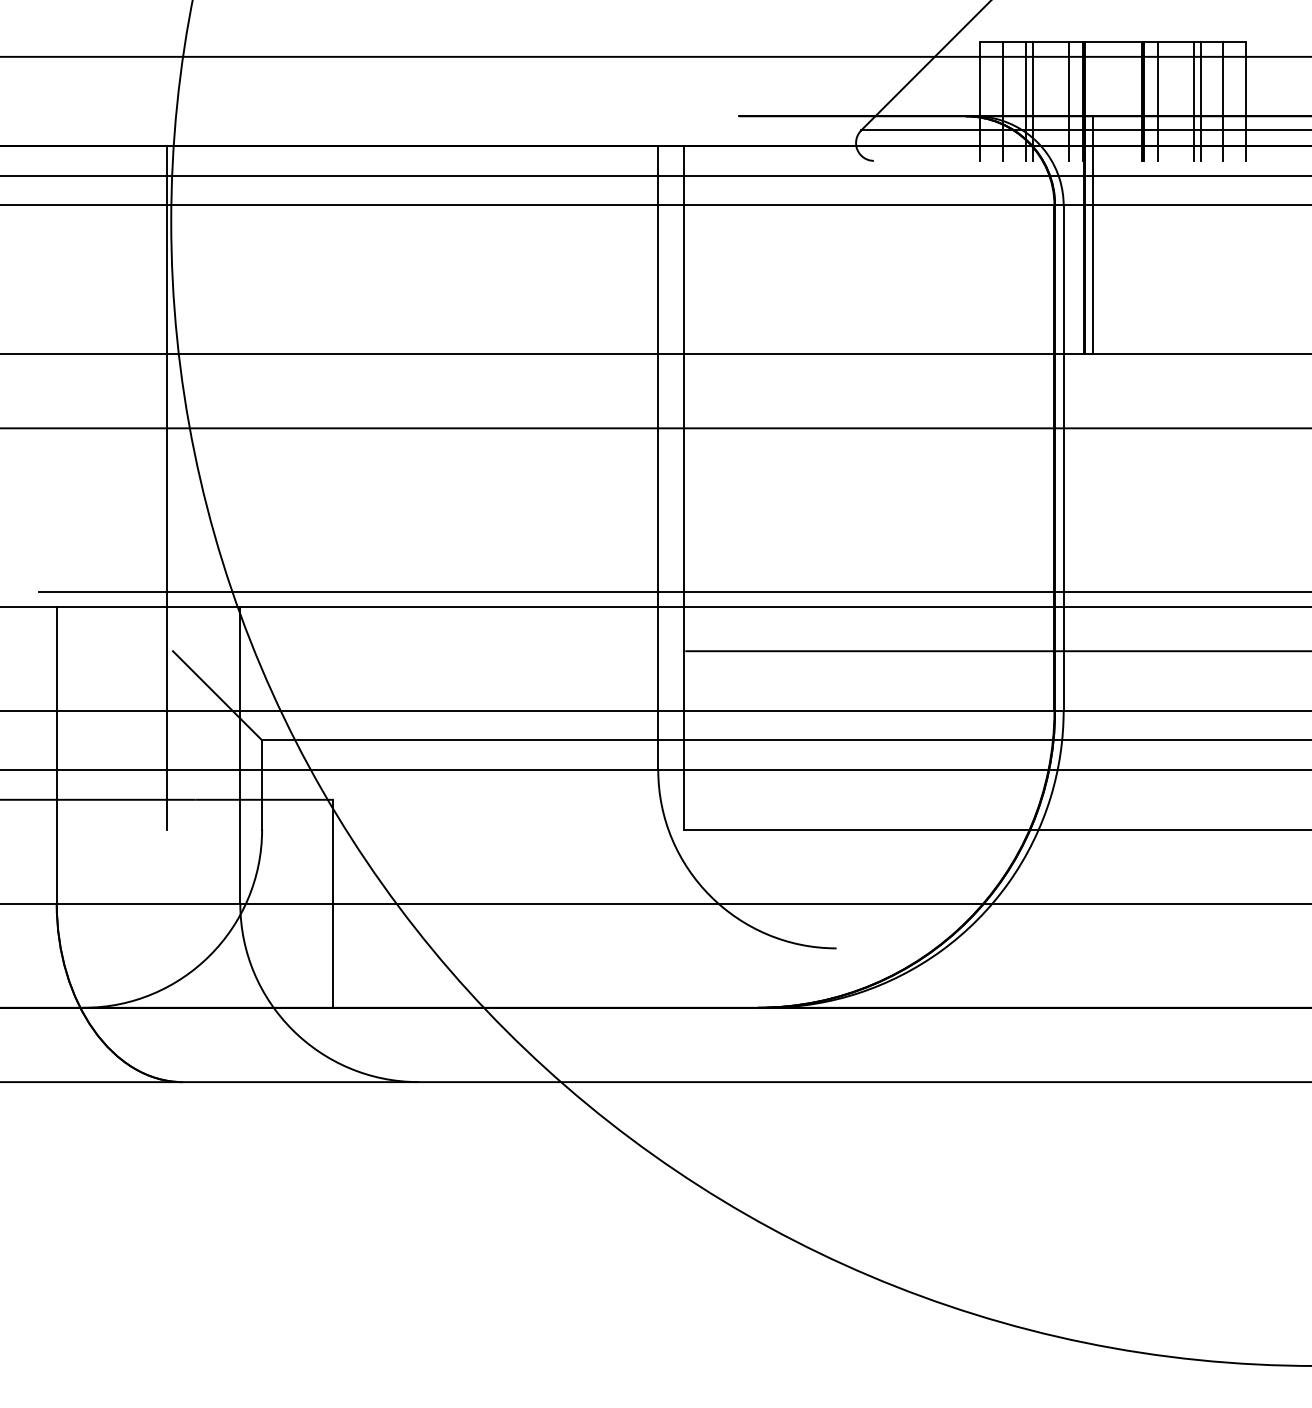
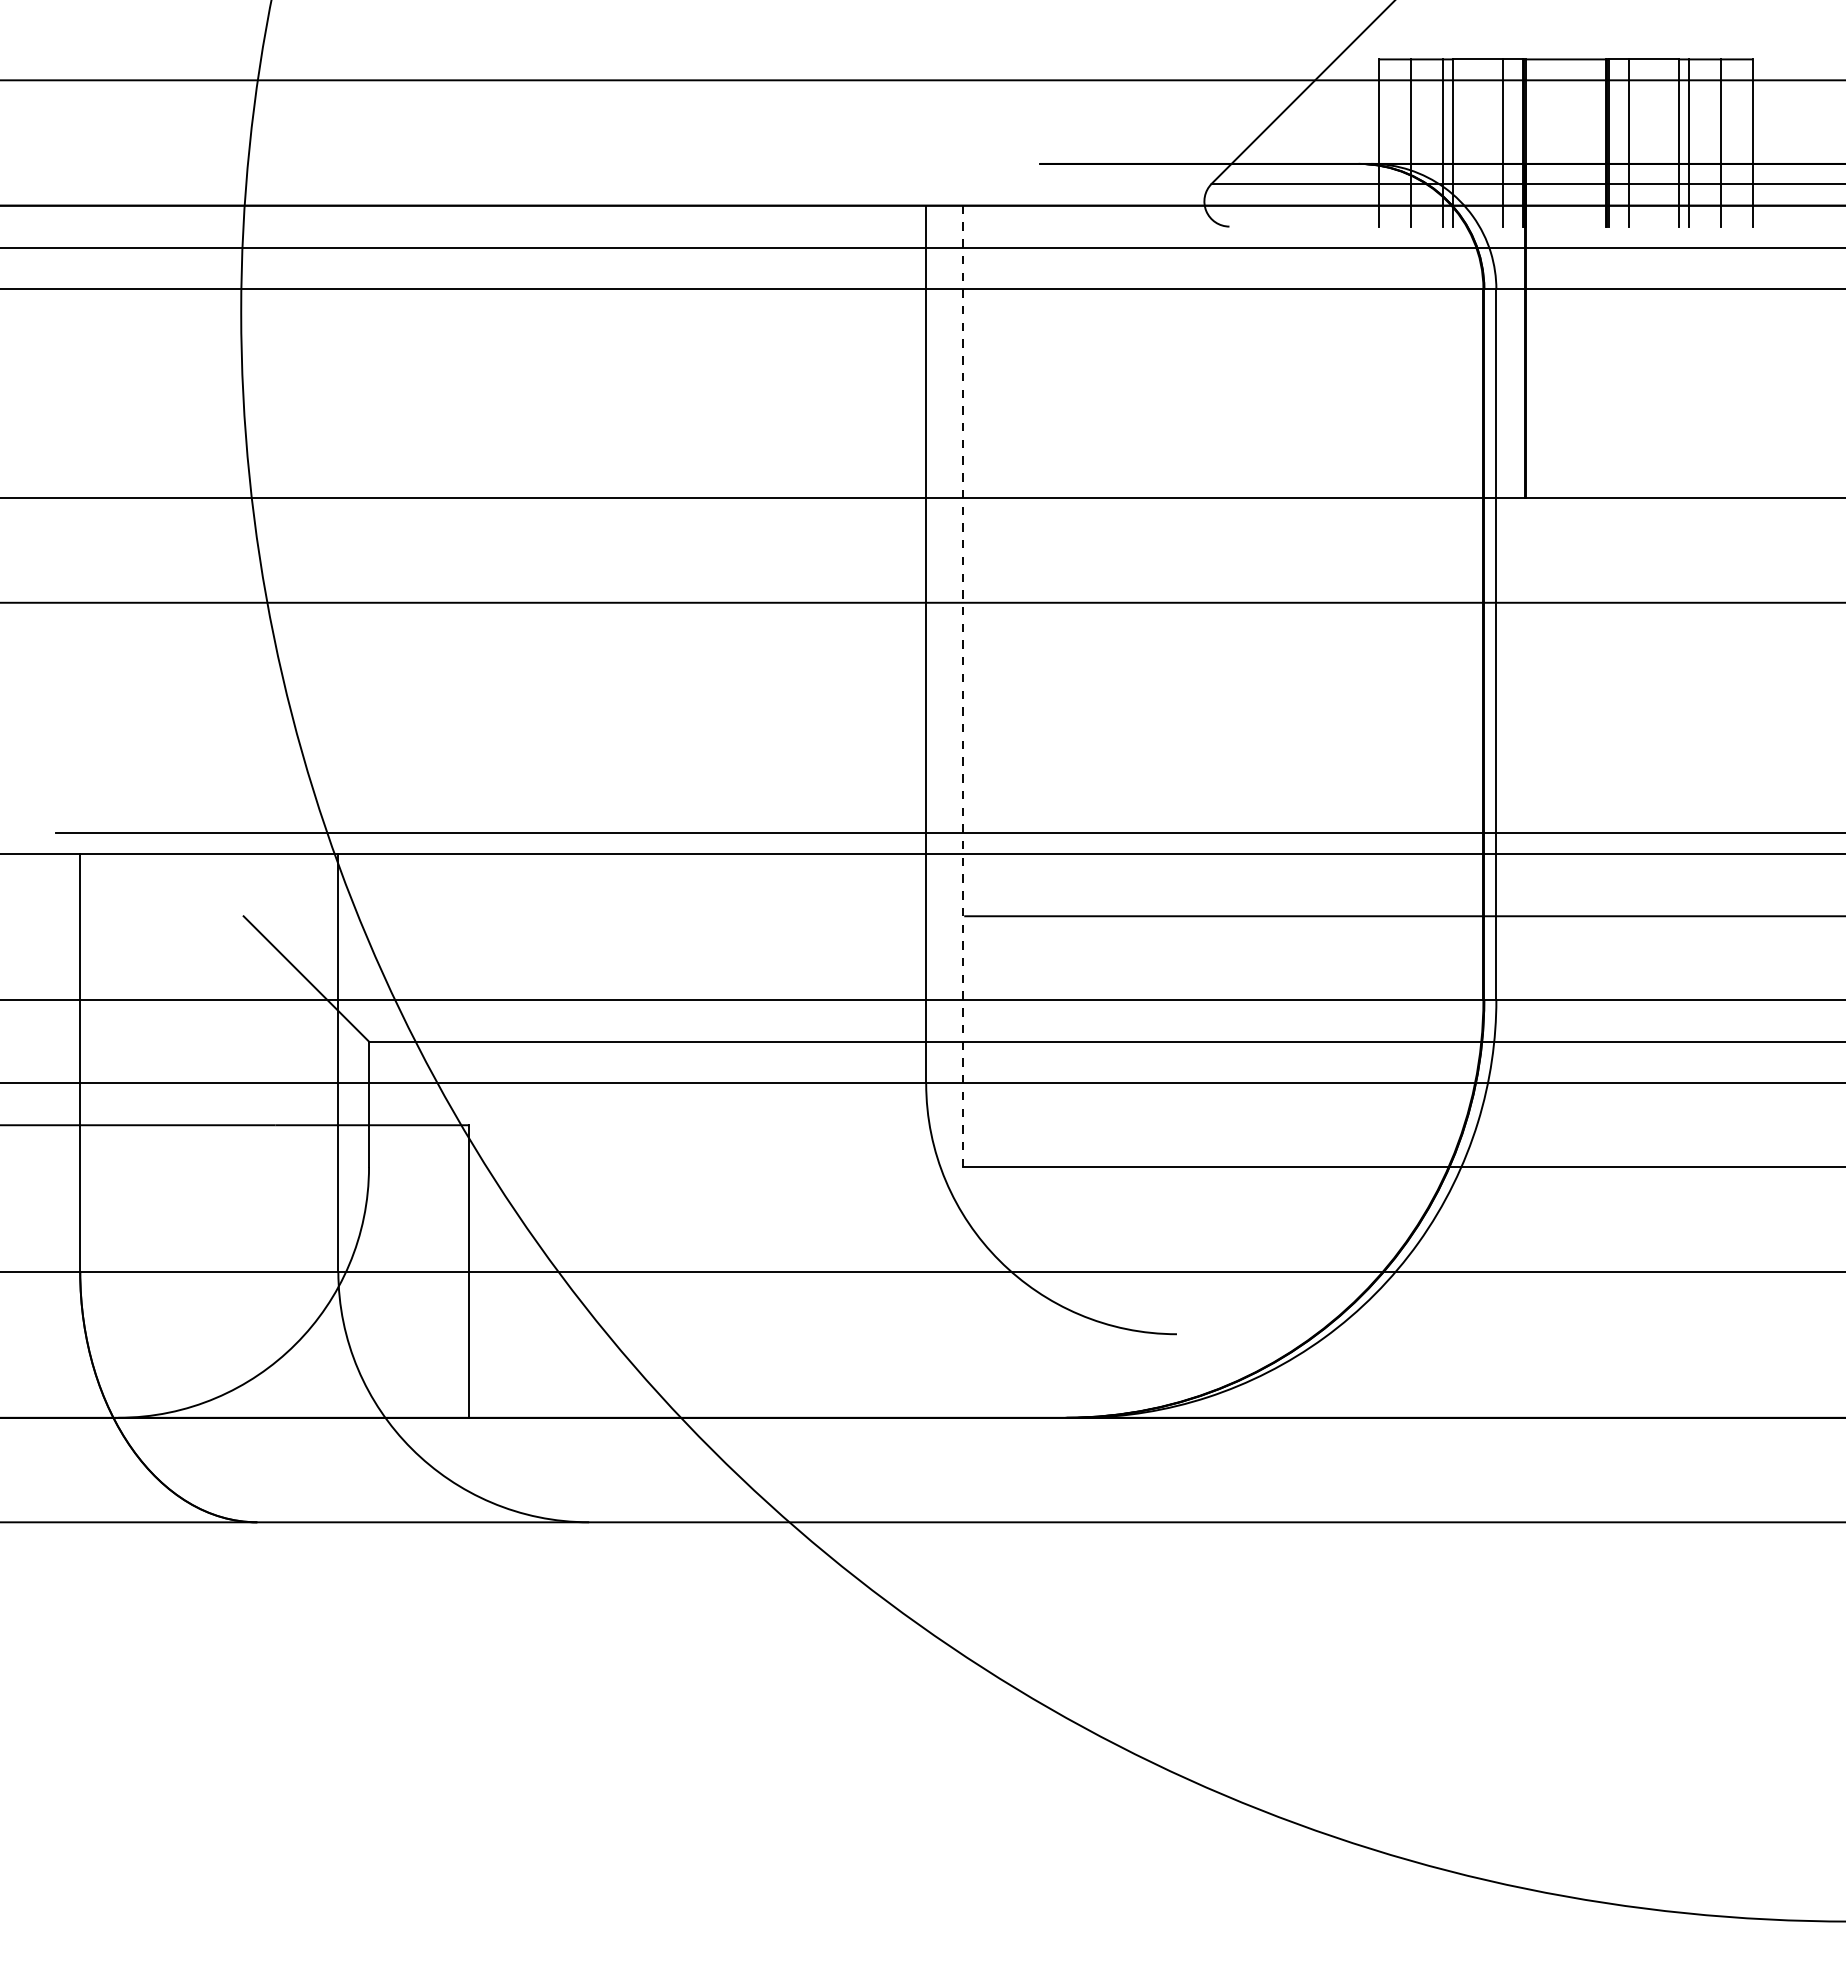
line: (1093, 234) -> (1538, 330), removed
line: (167, 487) -> (235, 686), removed
line: (684, 487) -> (962, 686), solid -> dashed

